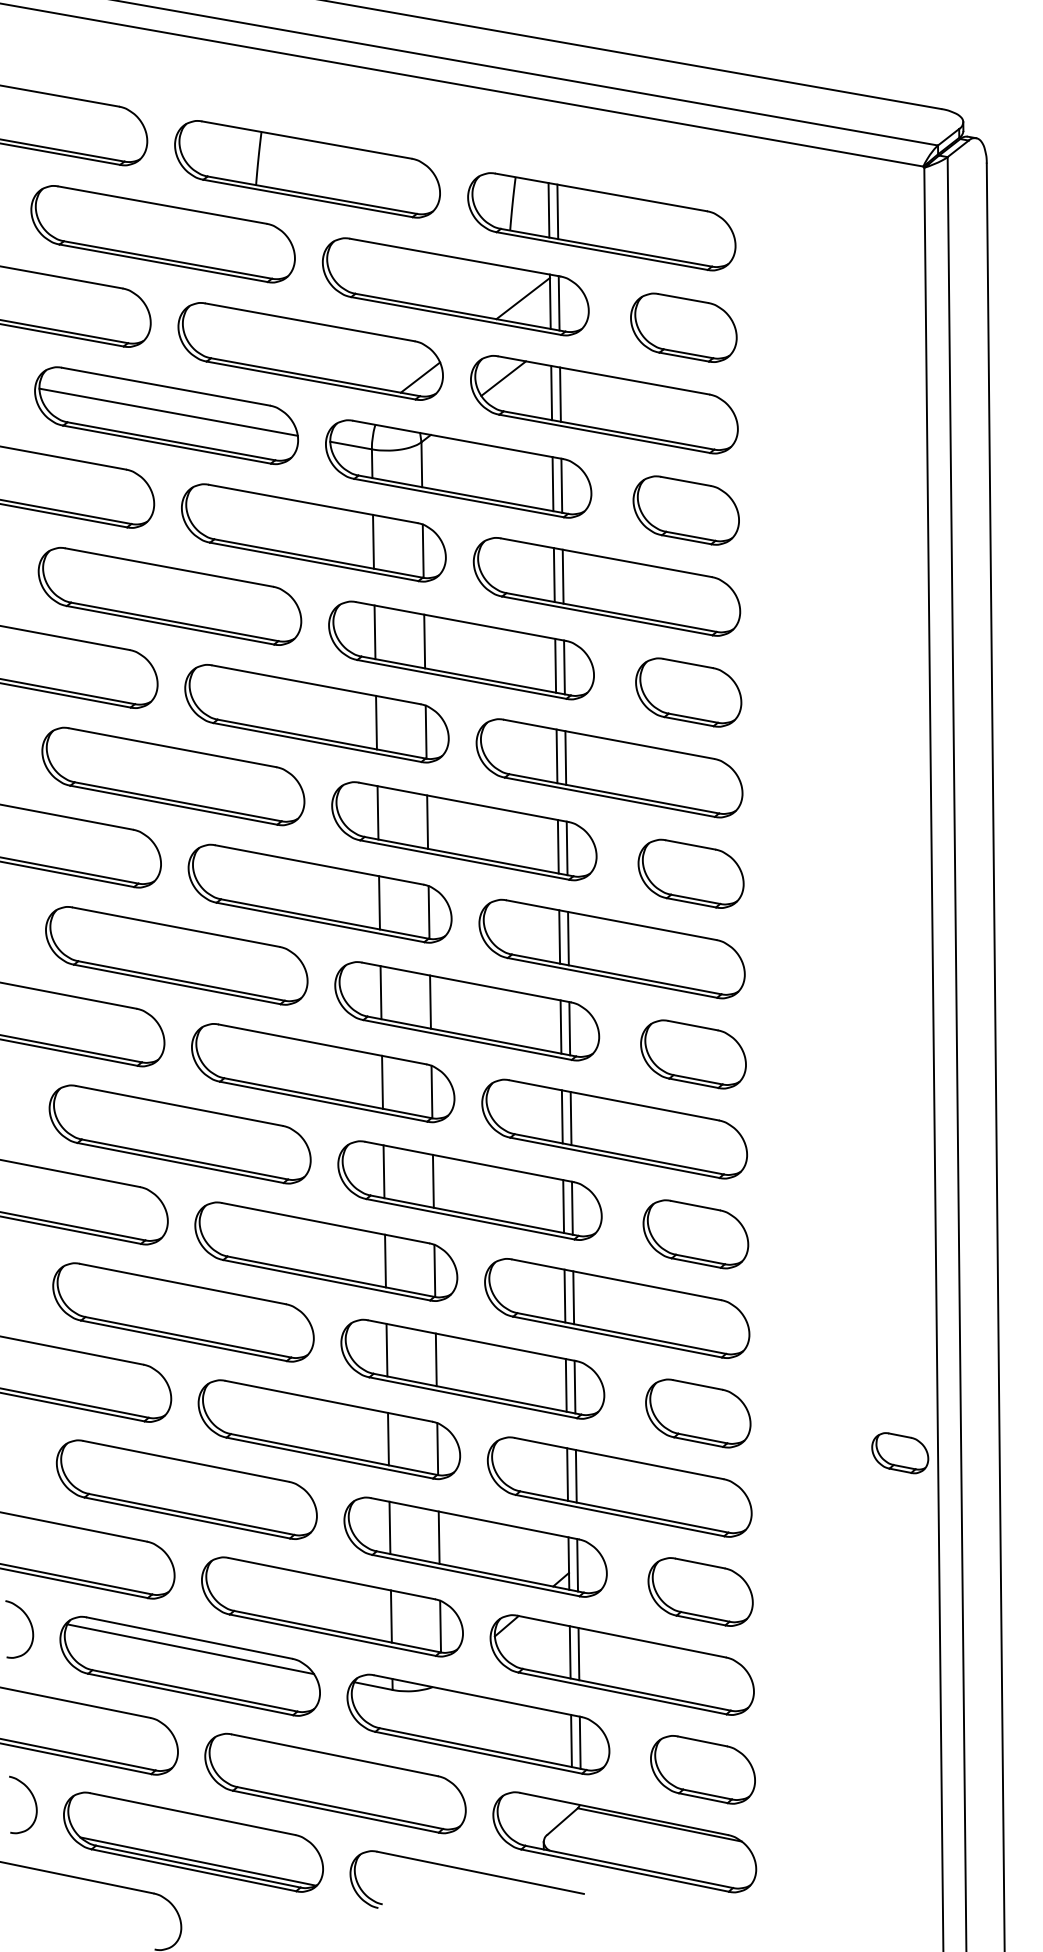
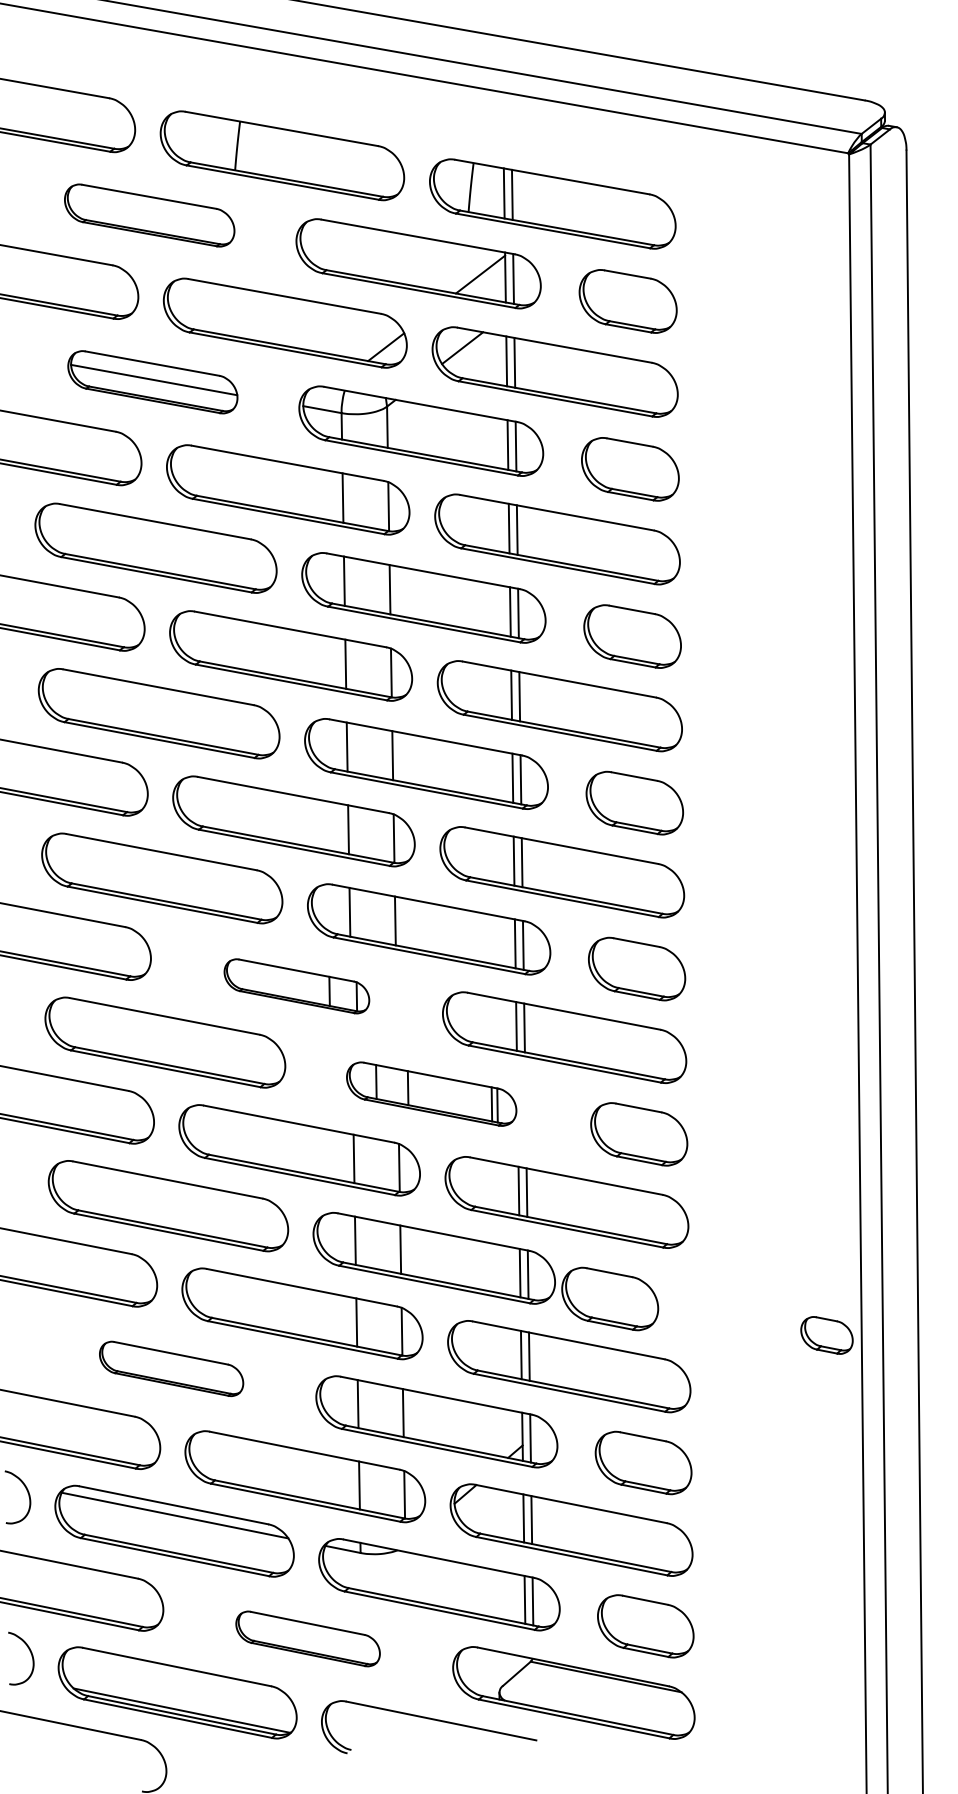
part: (162, 234) -> (149, 215), size x0.7
part: (166, 415) -> (152, 382), size x0.7
part: (323, 1073) -> (297, 986), size x0.6
part: (469, 1190) -> (431, 1094), size x0.7
part: (698, 1413) -> (610, 1298), moved
part: (186, 1489) -> (171, 1368), size x0.6
part: (335, 1783) -> (308, 1638), size x0.6

